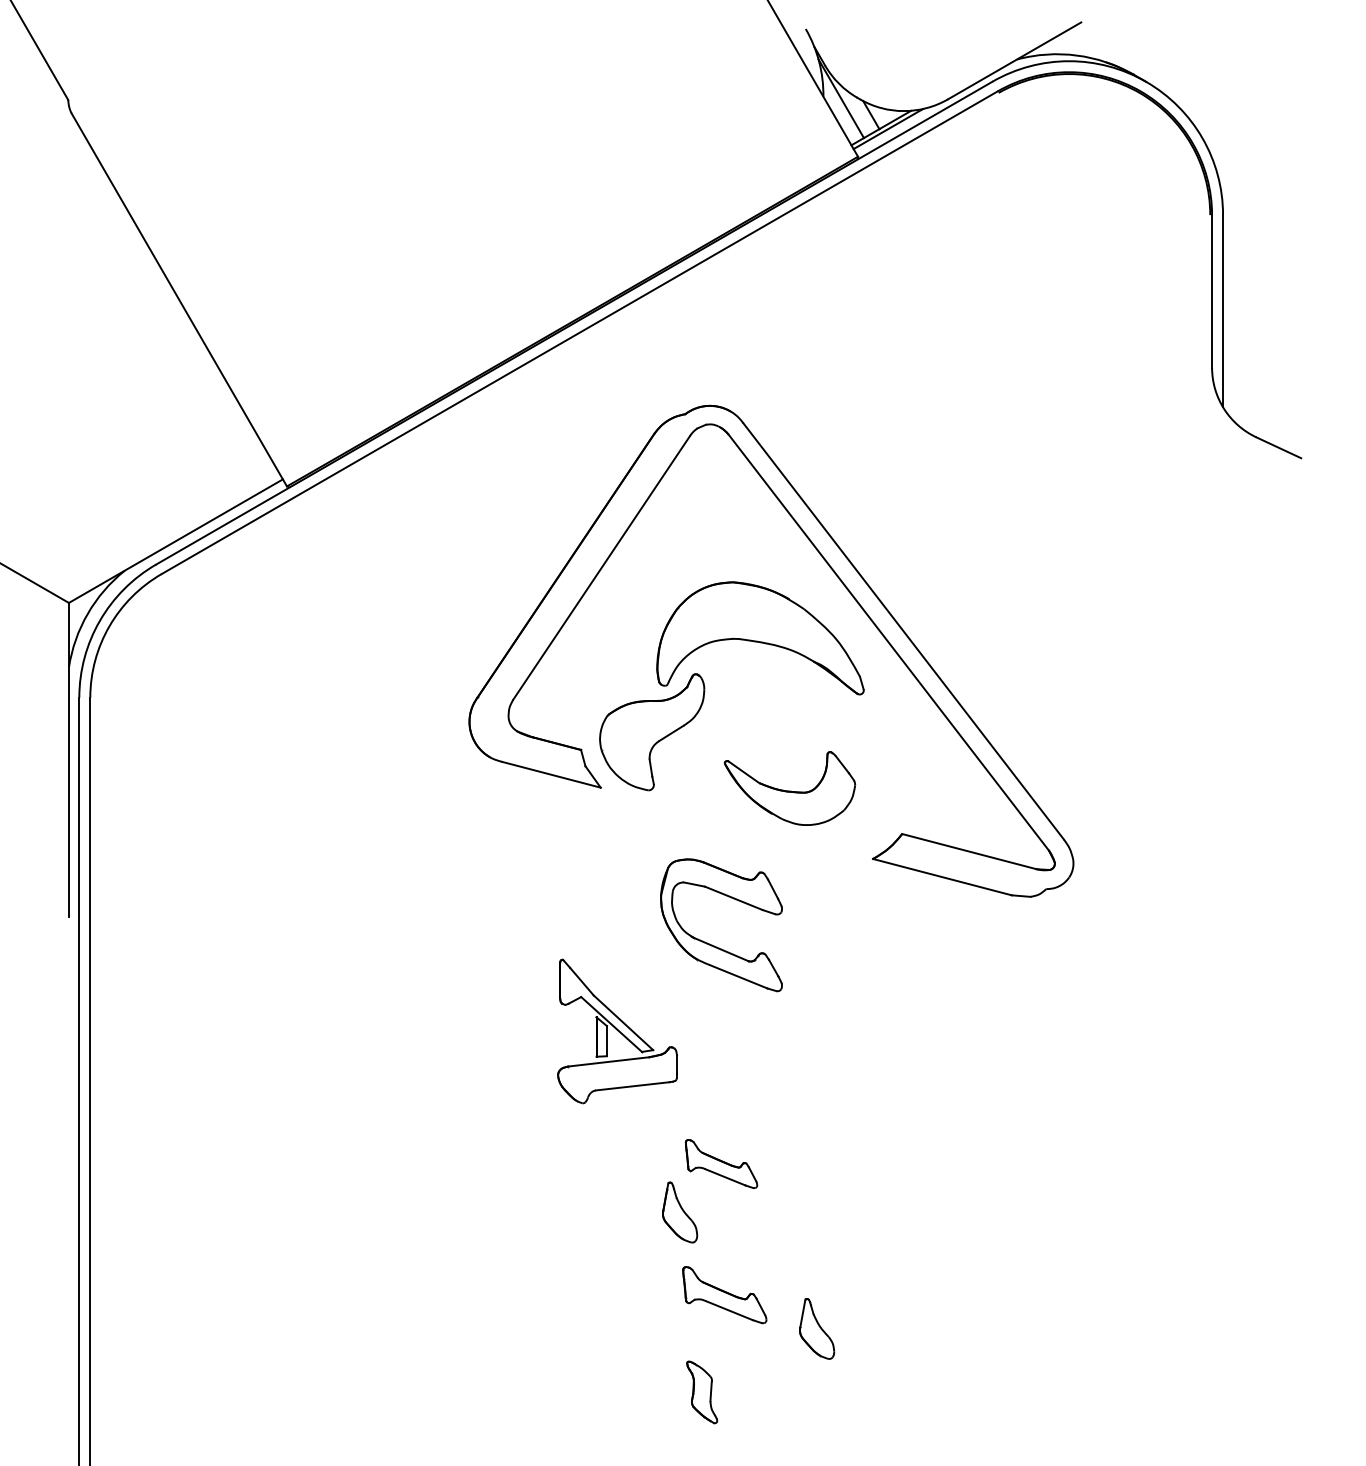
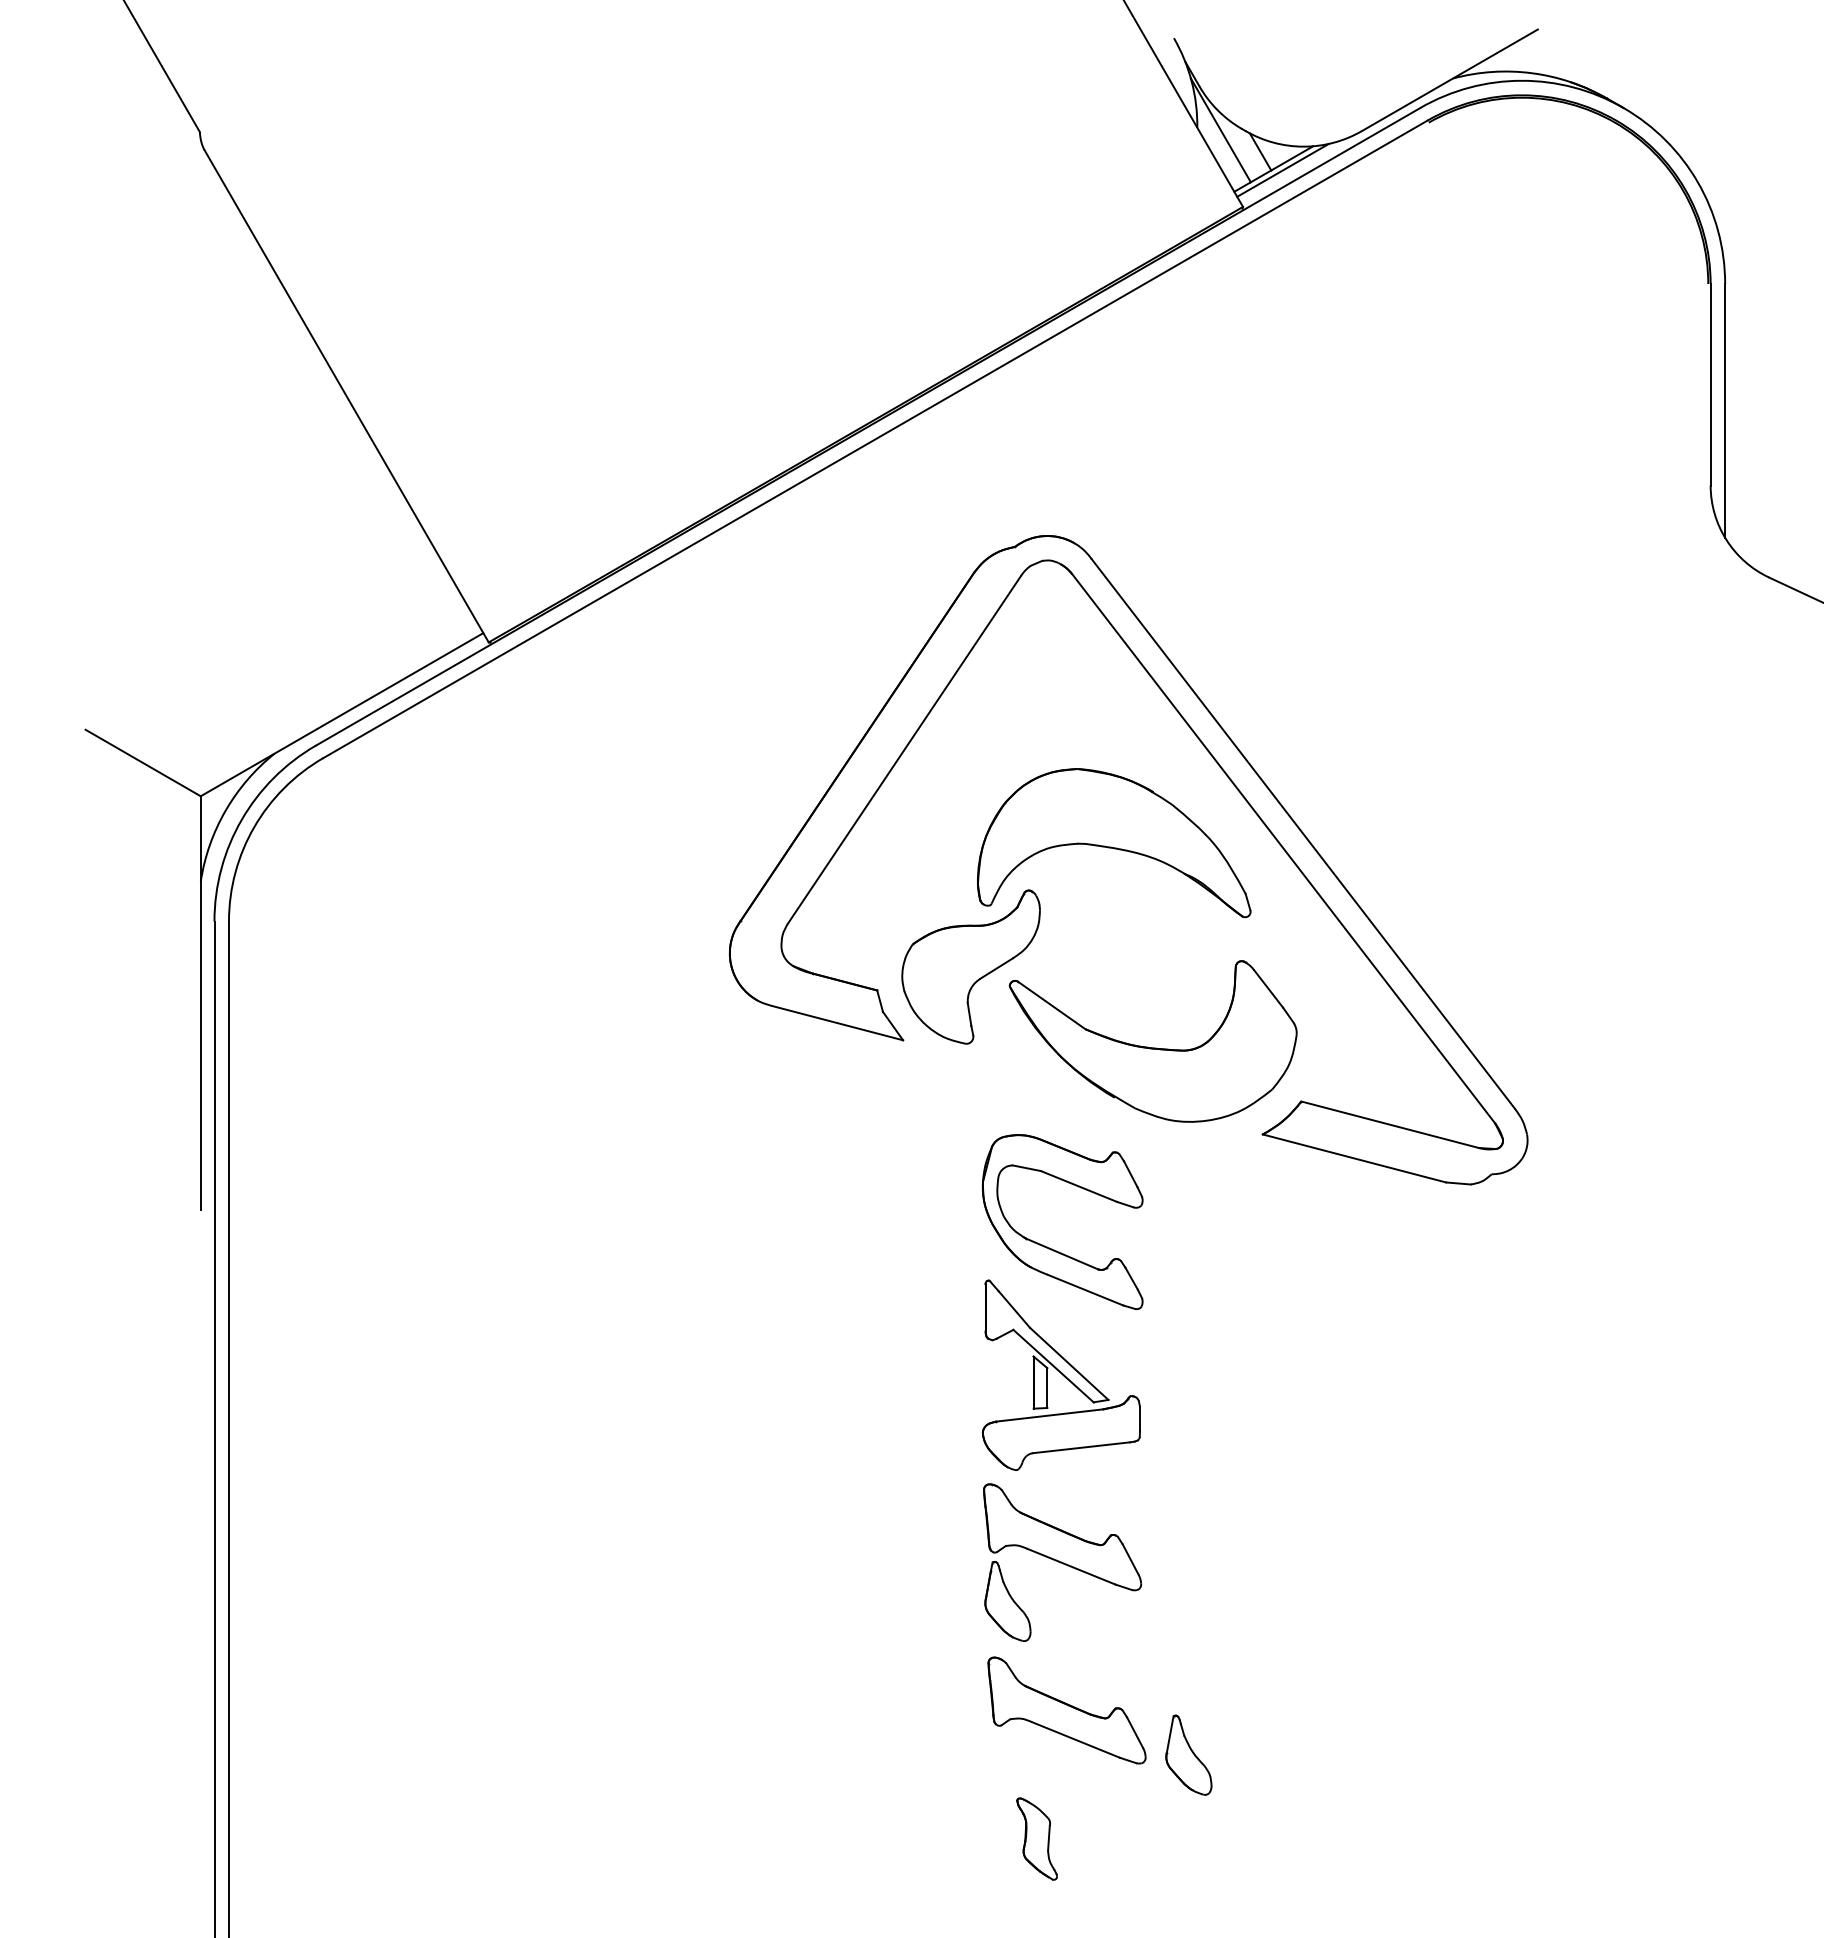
part: (789, 788) -> (1152, 1041), size x1.67
part: (616, 1030) -> (1060, 1374), moved
part: (721, 1164) -> (1062, 1537), size x1.67
part: (724, 1295) -> (1066, 1710), size x1.43

